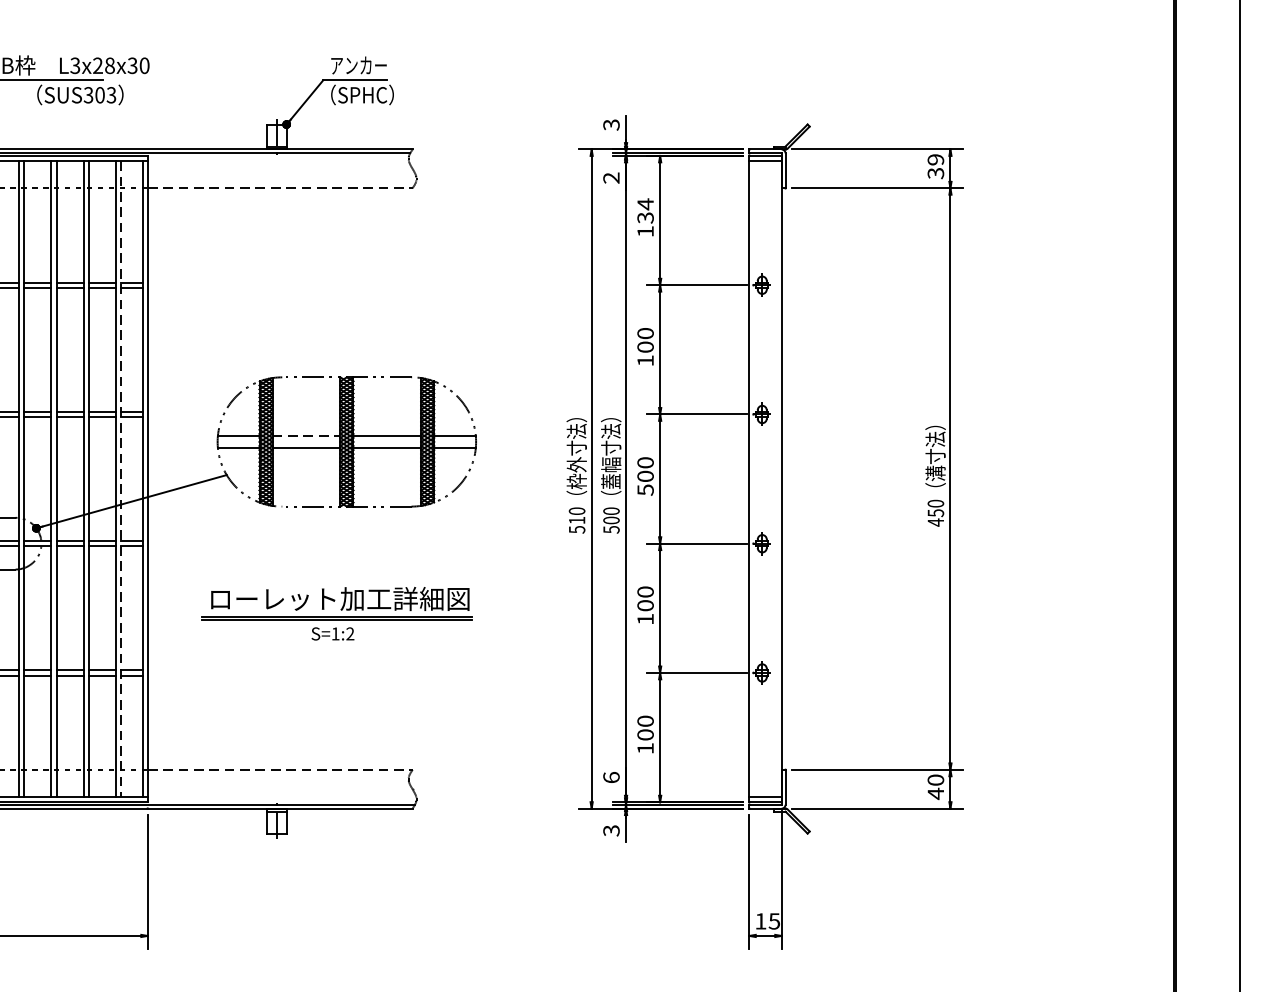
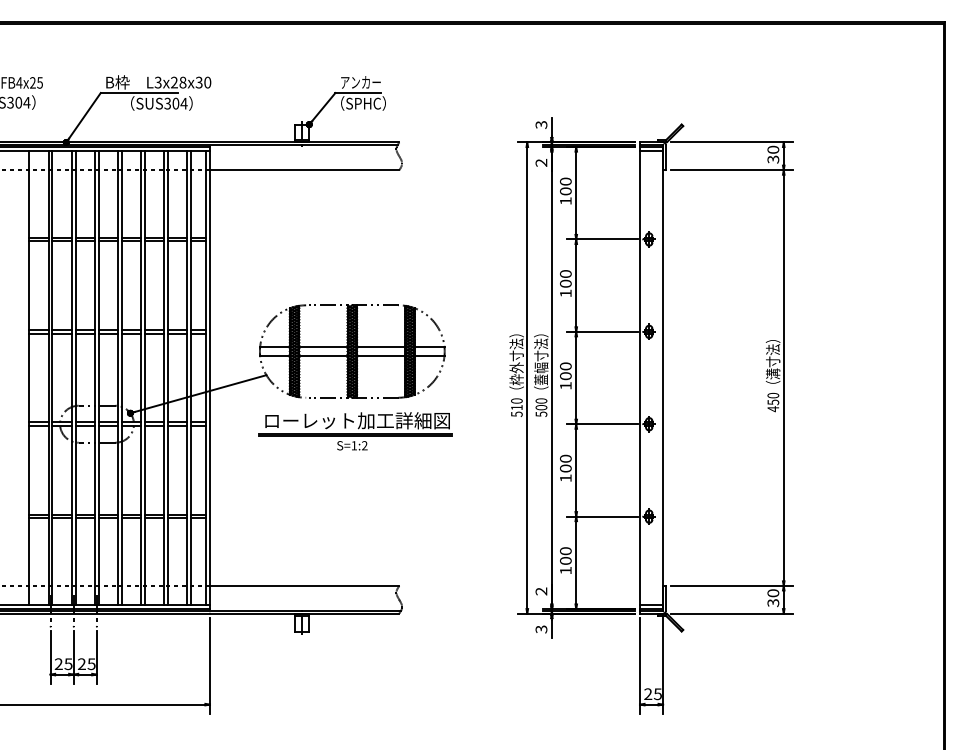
text: (110, 94) -> (183, 103), SUS303 -> SUS304
text: (936, 159) -> (773, 149), 39 -> 30
line: (279, 188) -> (304, 170), dashed -> solid
text: (645, 211) -> (565, 186), 134 -> 100
line: (306, 434) -> (323, 346), dashed -> solid
line: (121, 479) -> (191, 378), dashed -> solid
text: (645, 490) -> (565, 386), 500 -> 100
part: (337, 614) -> (355, 431), moved
line: (279, 769) -> (304, 585), dashed -> solid
text: (611, 777) -> (541, 591), 6 -> 2
text: (936, 793) -> (773, 602), 40 -> 30
text: (761, 920) -> (648, 693), 15 -> 25

